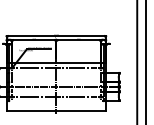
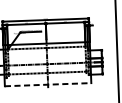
line: (56, 110) -> (48, 84), solid -> dashed

